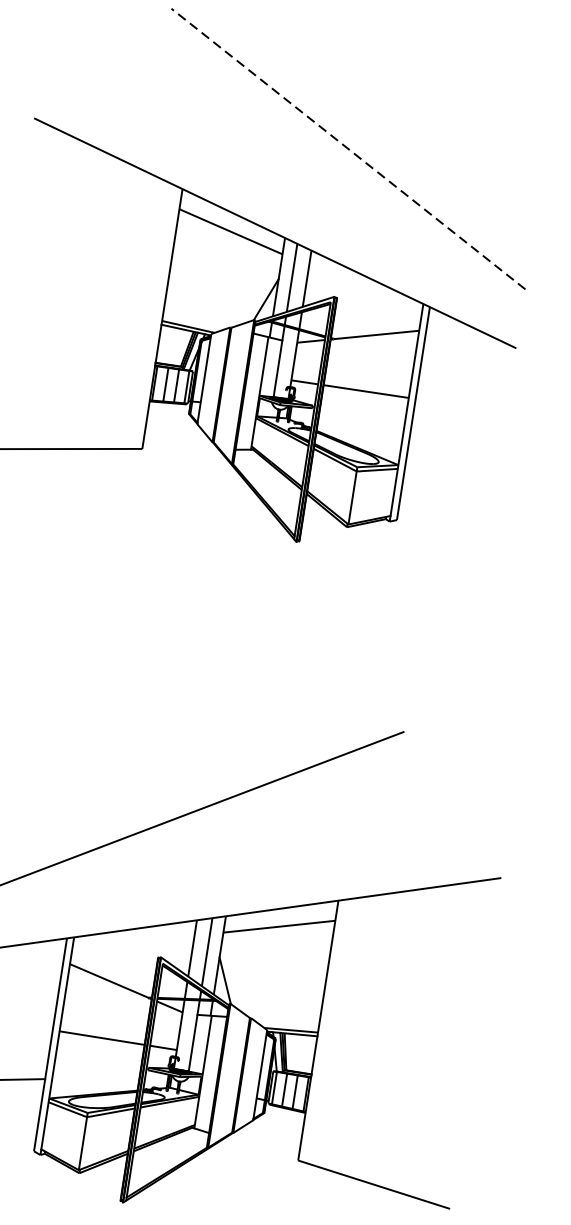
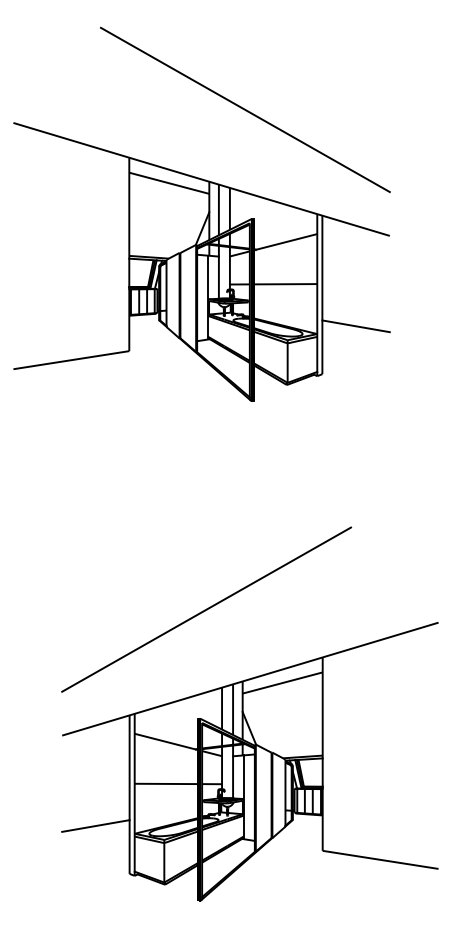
line: (347, 148) -> (244, 109), dashed -> solid
line: (451, 462) -> (355, 326), added

